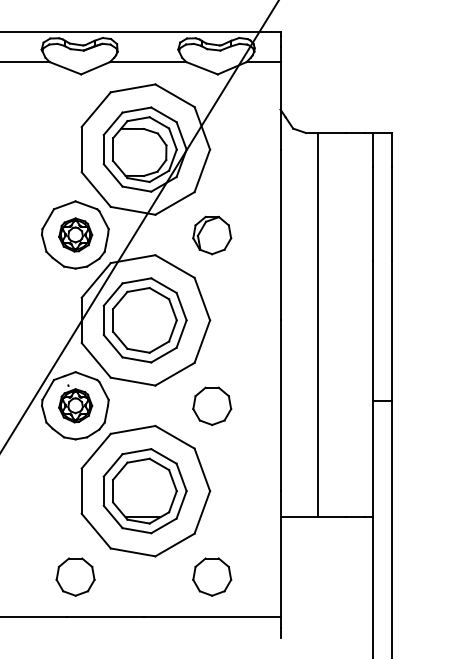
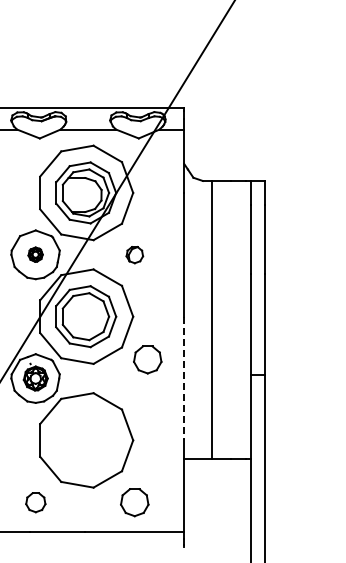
part: (75, 234) -> (35, 254), size x0.6
part: (211, 234) -> (134, 254), size x0.6
part: (211, 405) -> (147, 359), moved
line: (280, 405) -> (184, 378), solid -> dashed
part: (145, 489) -> (86, 439), removed
part: (75, 576) -> (35, 502), size x0.7

